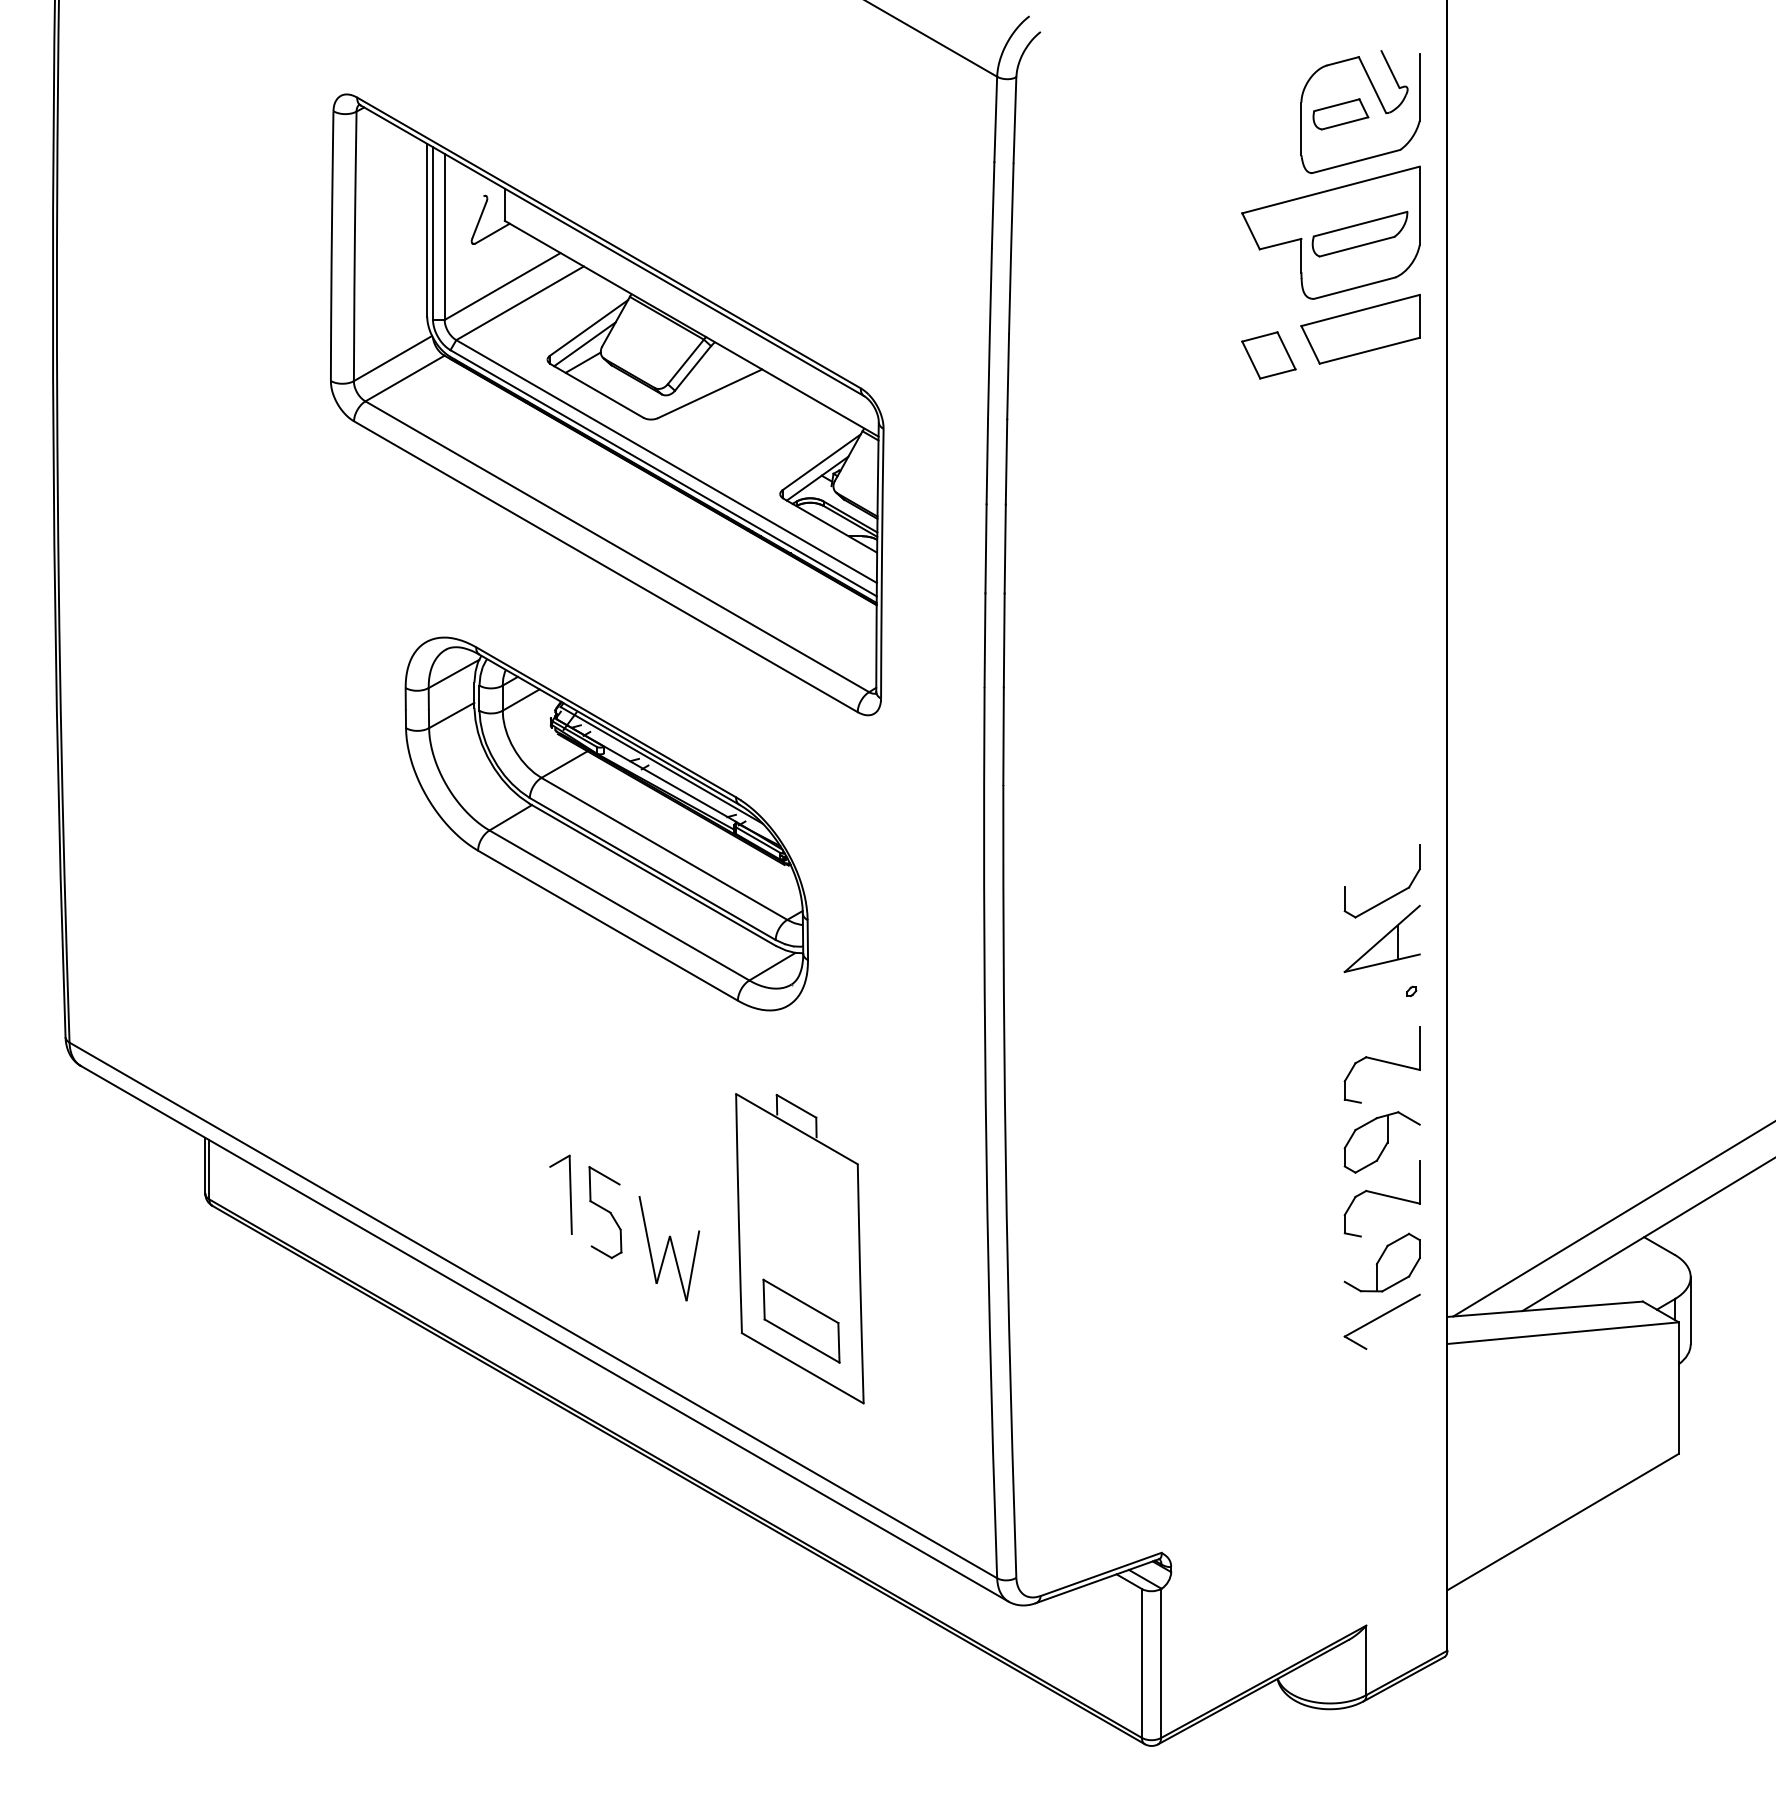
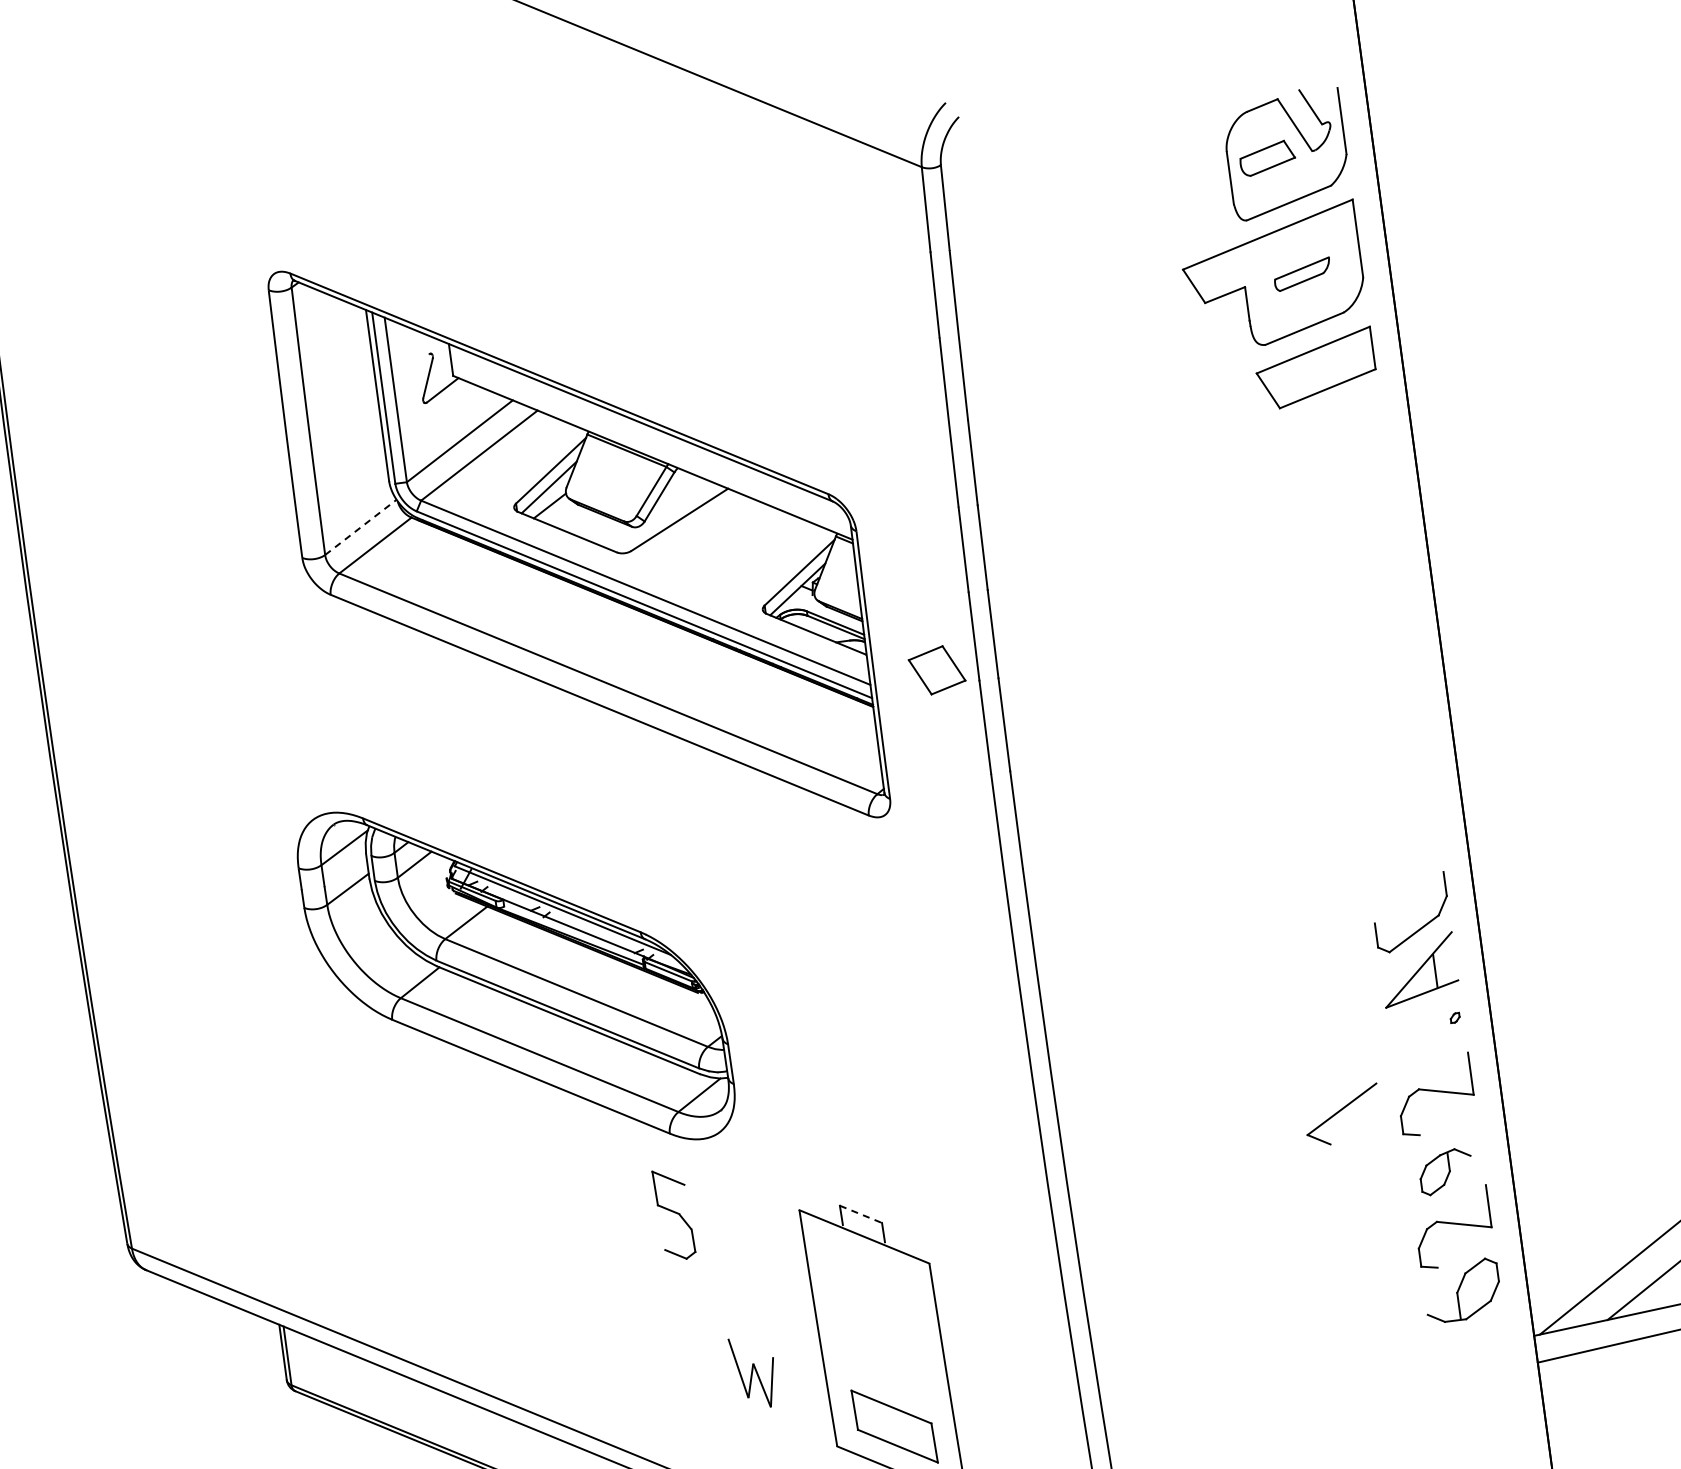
part: (1359, 233) -> (1301, 273), size x0.6
part: (1268, 355) -> (936, 670), moved
line: (393, 358) -> (361, 527), solid -> dashed
part: (606, 823) -> (515, 975), moved
line: (796, 1106) -> (860, 1214), solid -> dashed
part: (1381, 1142) -> (1445, 1171), size x0.7
part: (569, 1194) -> (647, 1332), removed
part: (605, 1212) -> (674, 1214), moved
part: (669, 1248) -> (754, 1372), size x0.7
part: (1381, 1321) -> (1341, 1115), moved

